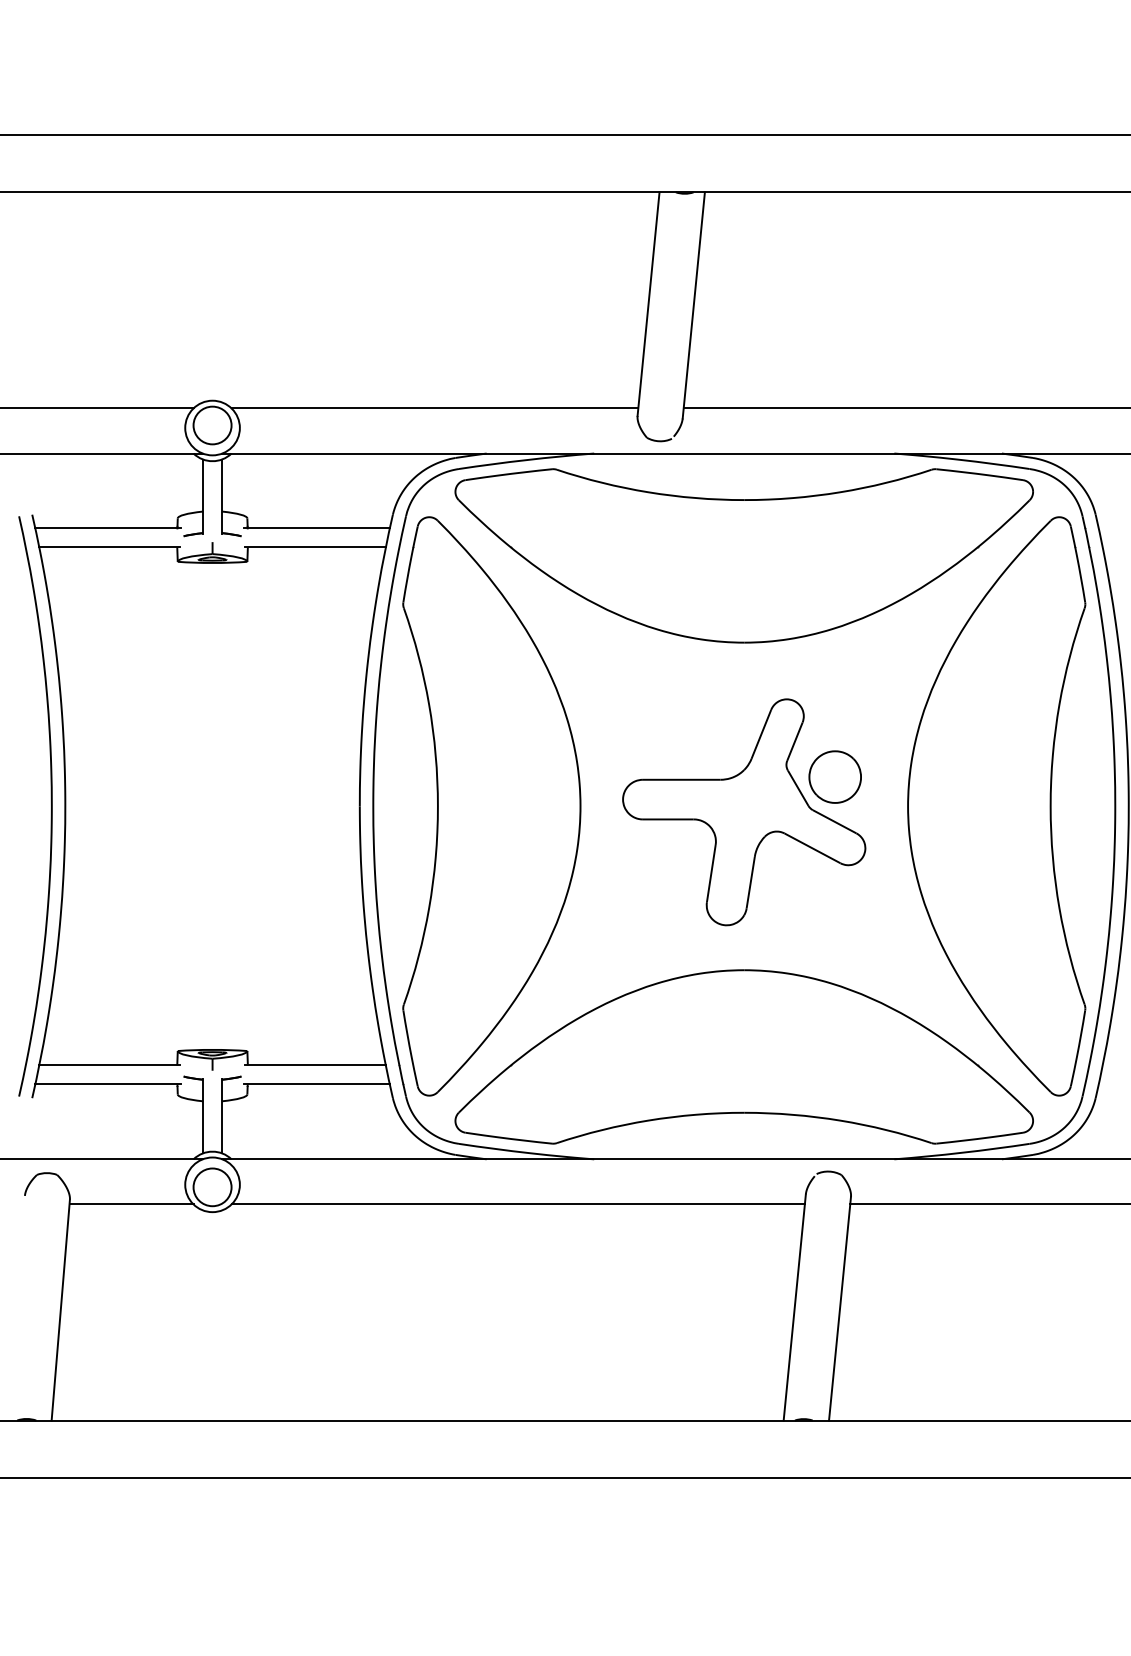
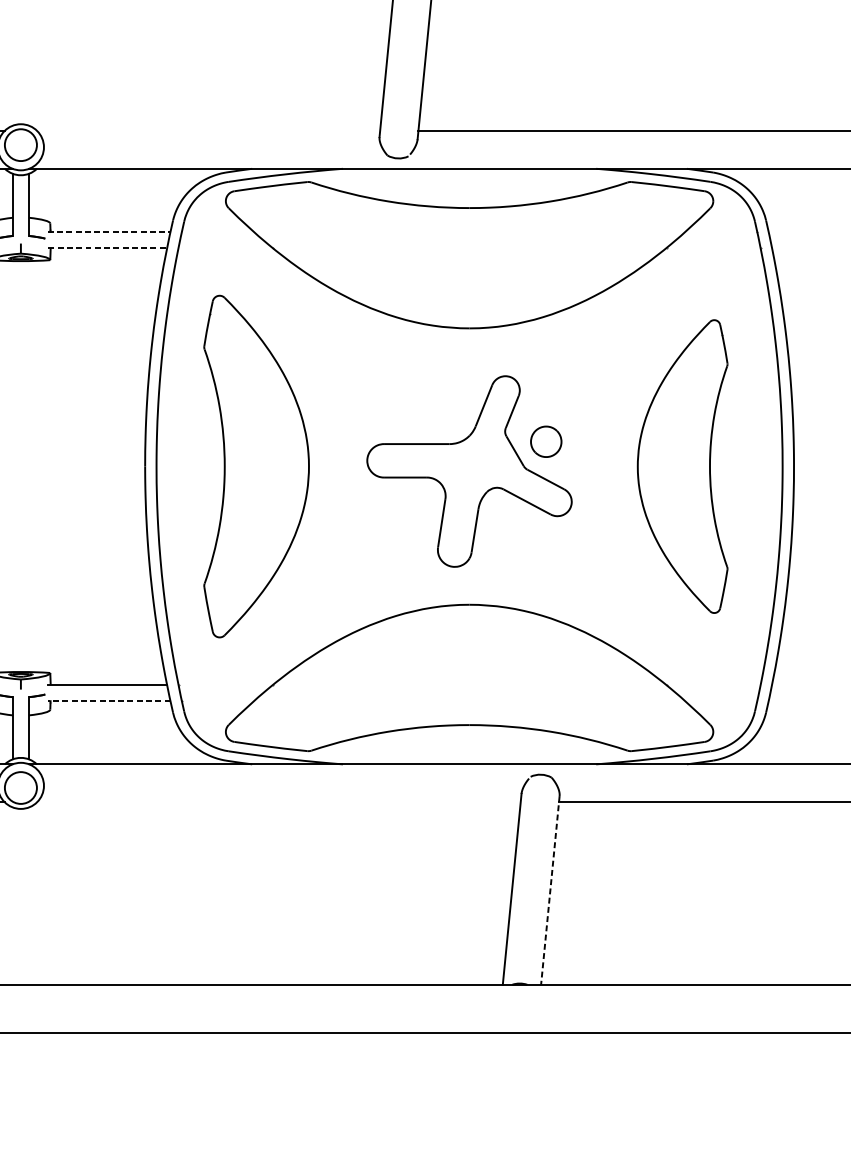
line: (434, 408) -> (208, 130), removed
line: (317, 528) -> (109, 232), solid -> dashed
line: (315, 547) -> (107, 248), solid -> dashed
part: (834, 776) -> (545, 441), size x0.7
part: (491, 806) -> (256, 466), size x0.7
part: (996, 806) -> (682, 466), size x0.6
line: (317, 1084) -> (109, 701), solid -> dashed
line: (517, 1204) -> (278, 802), removed
line: (839, 1309) -> (549, 891), solid -> dashed

